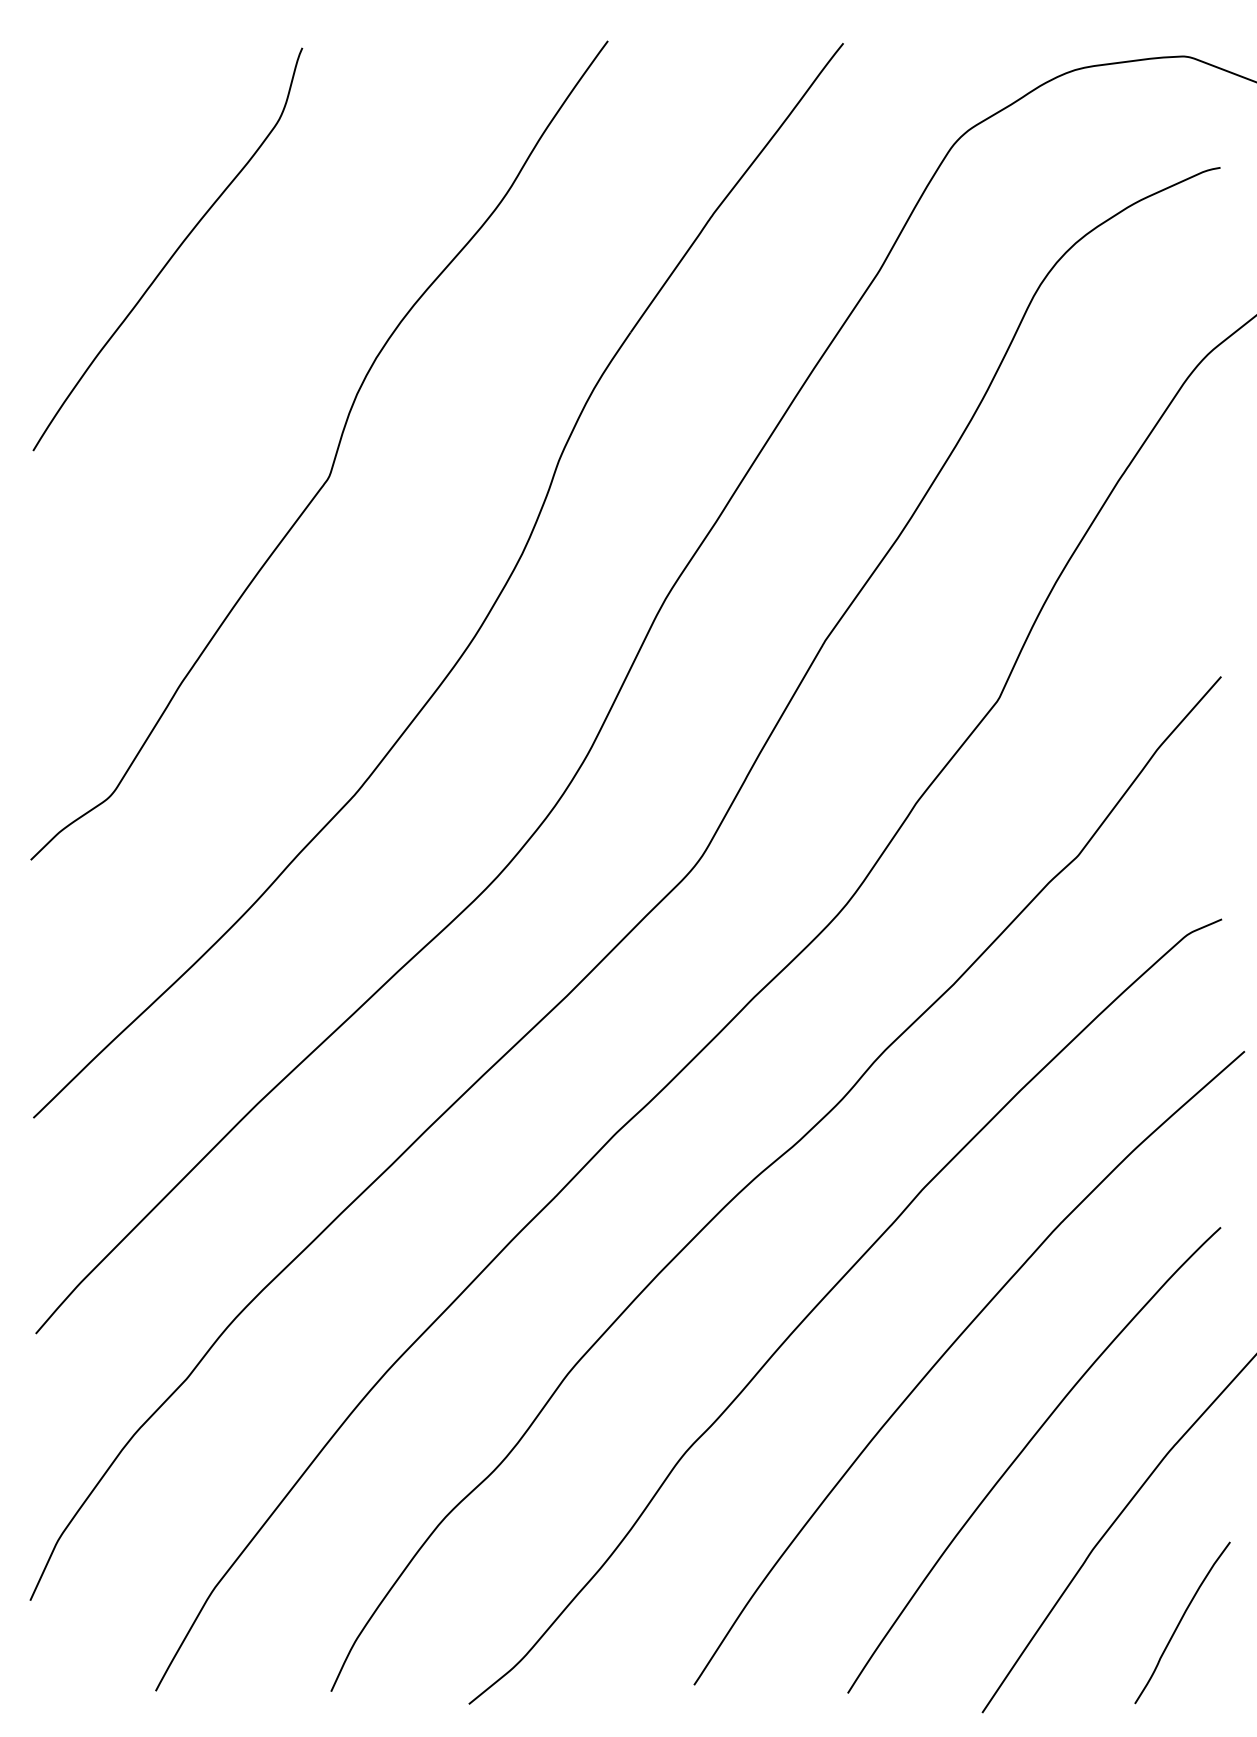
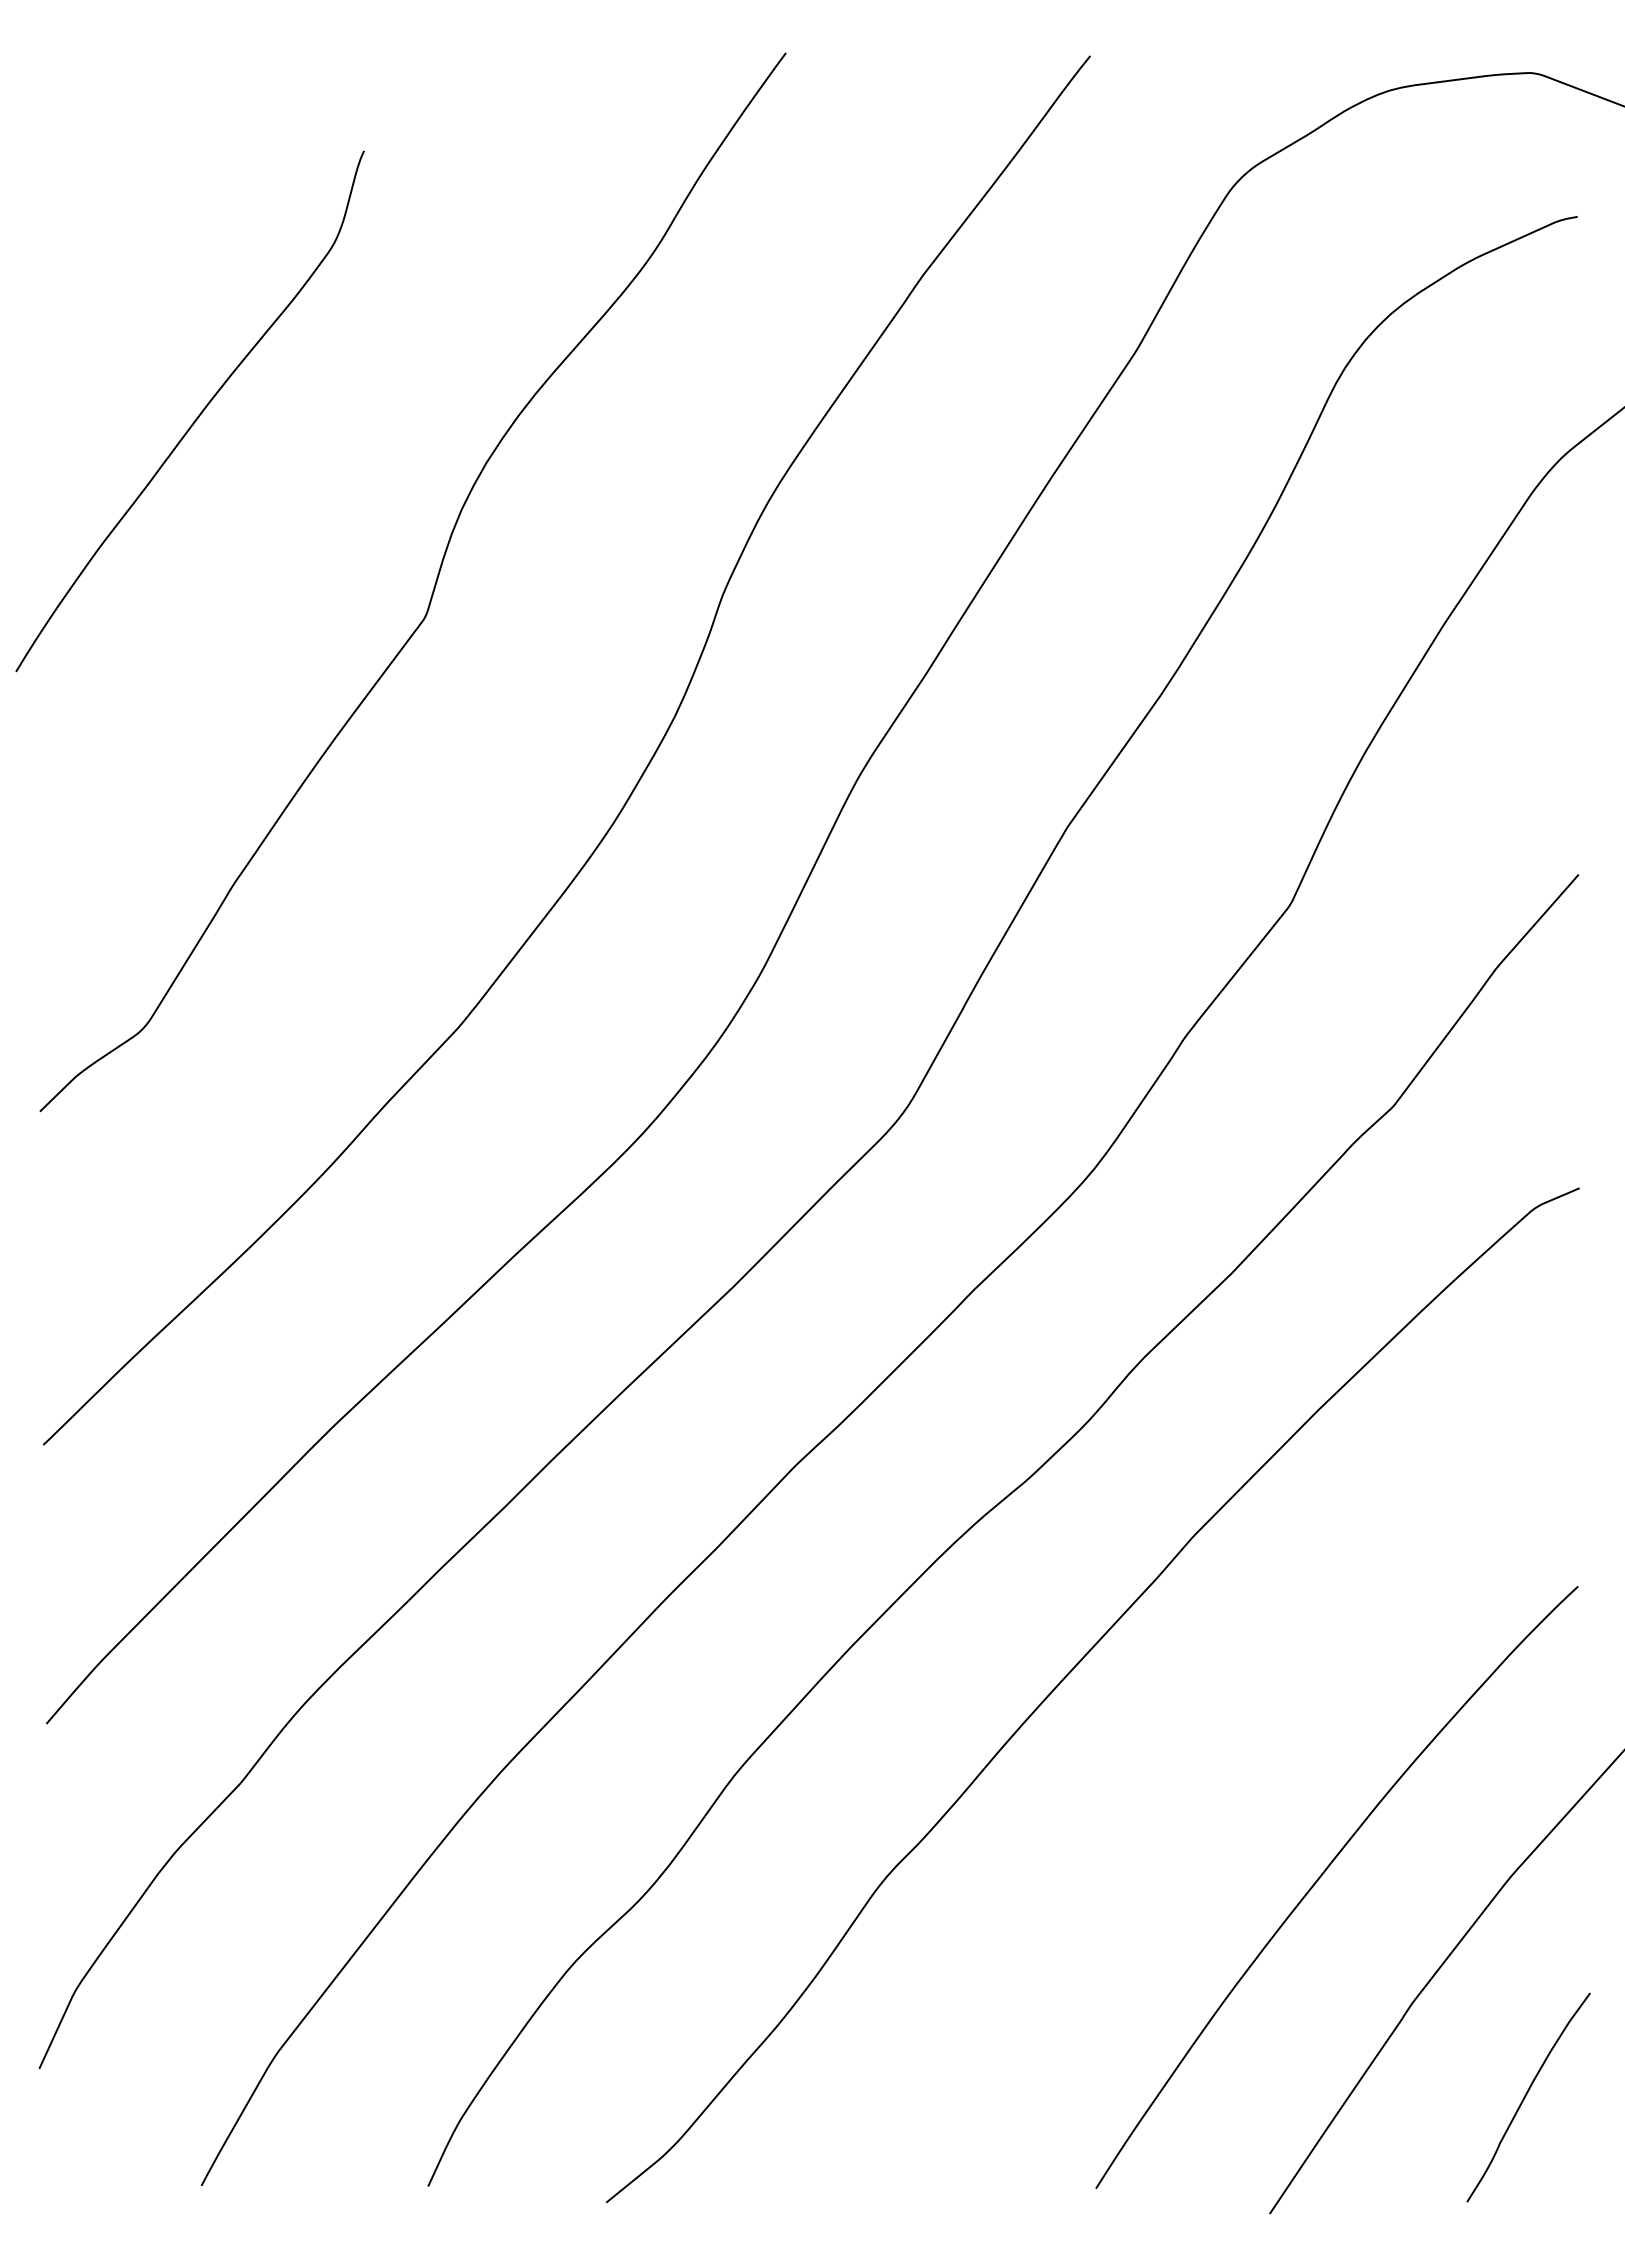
curve: (172, 254) -> (196, 417), moved
curve: (946, 1352) -> (1223, 1748), removed

